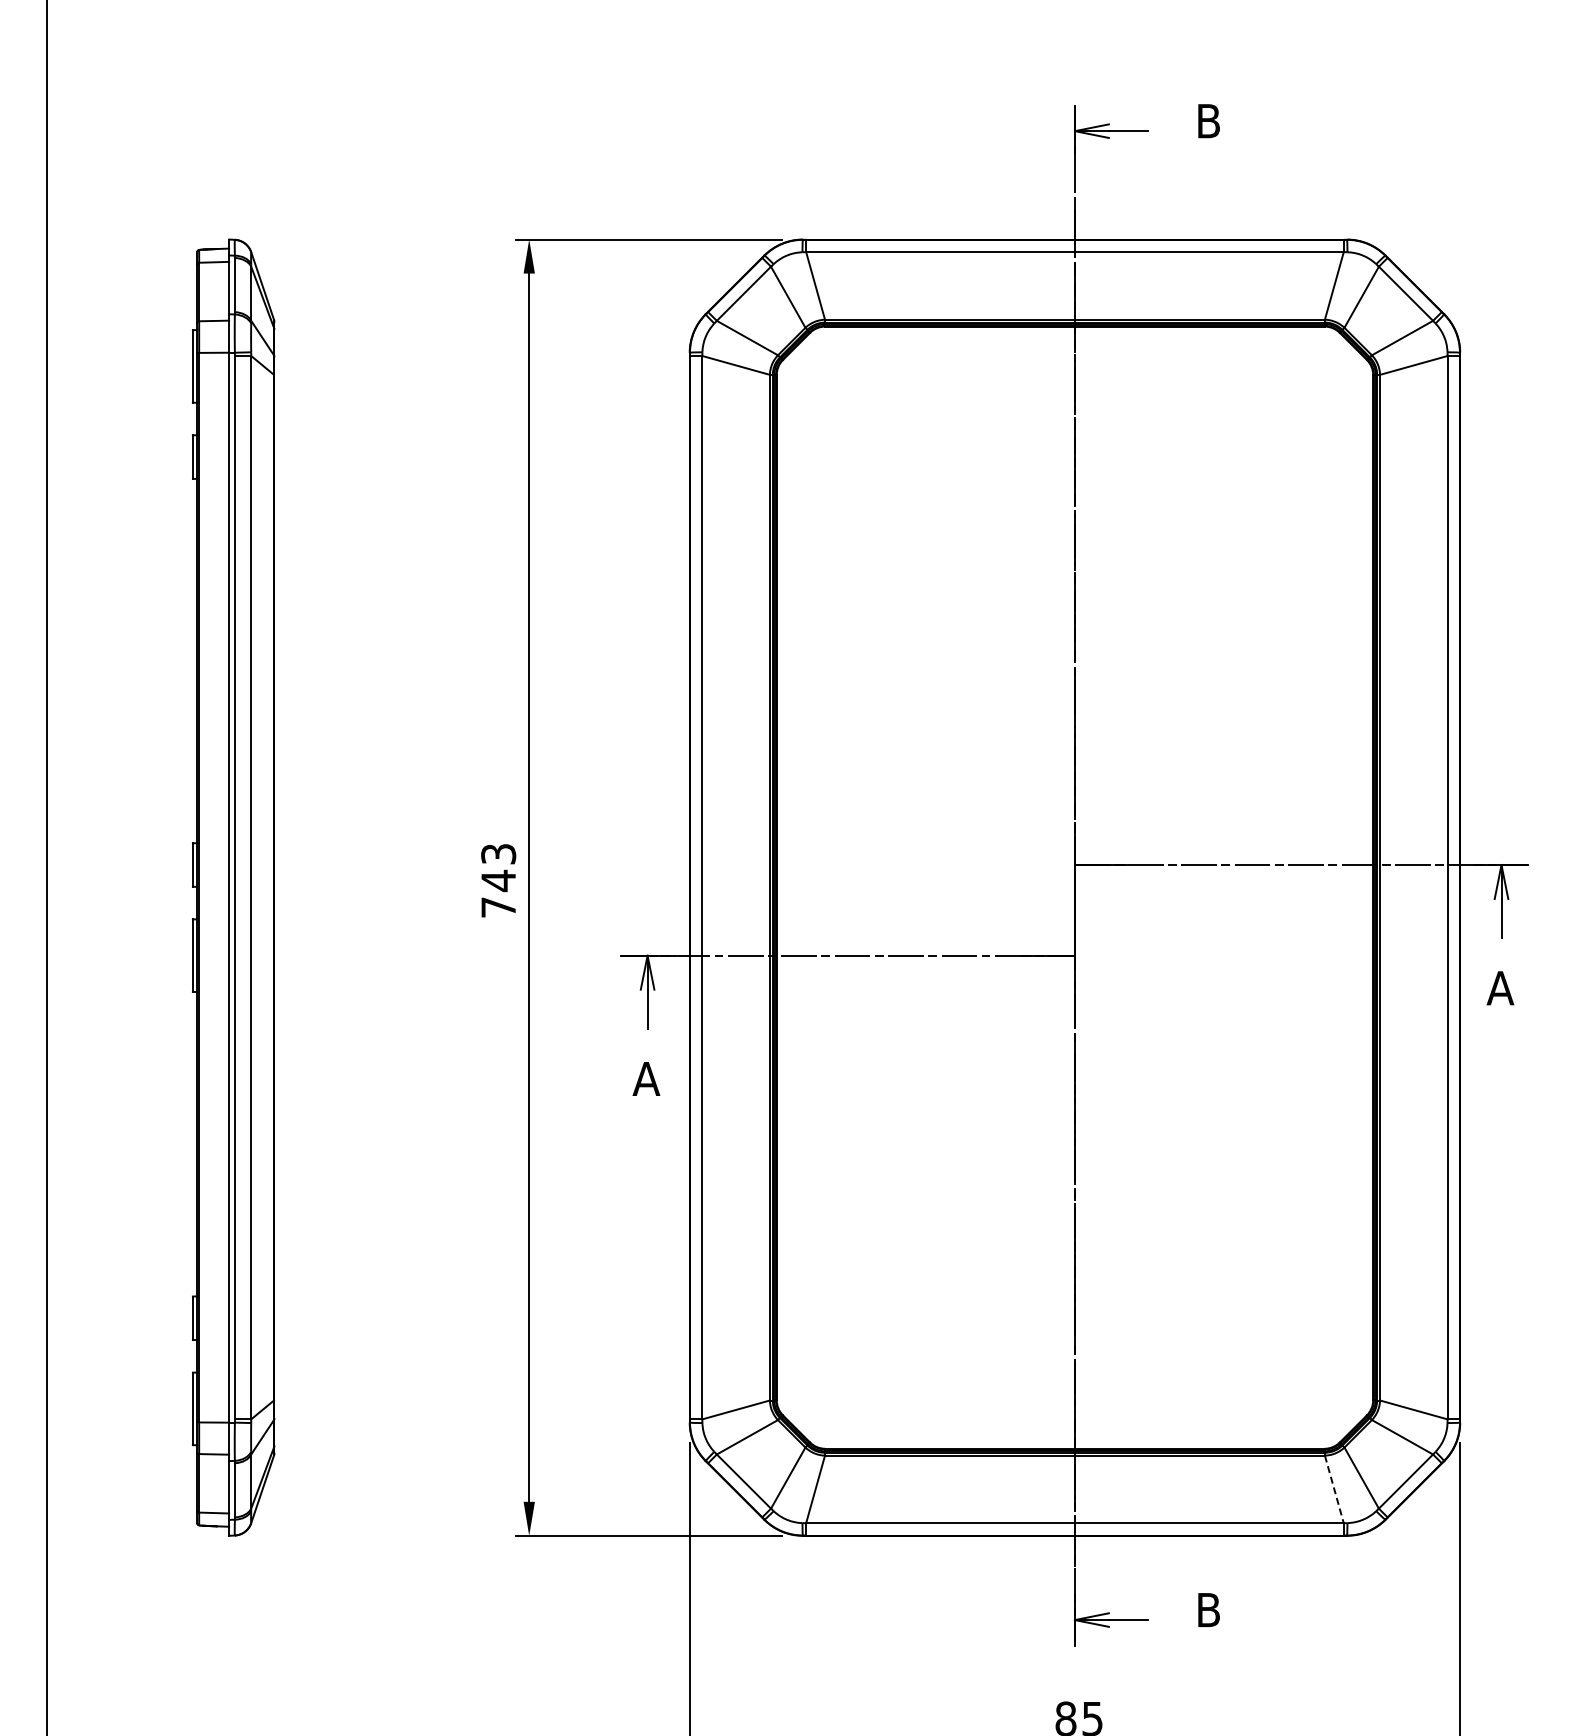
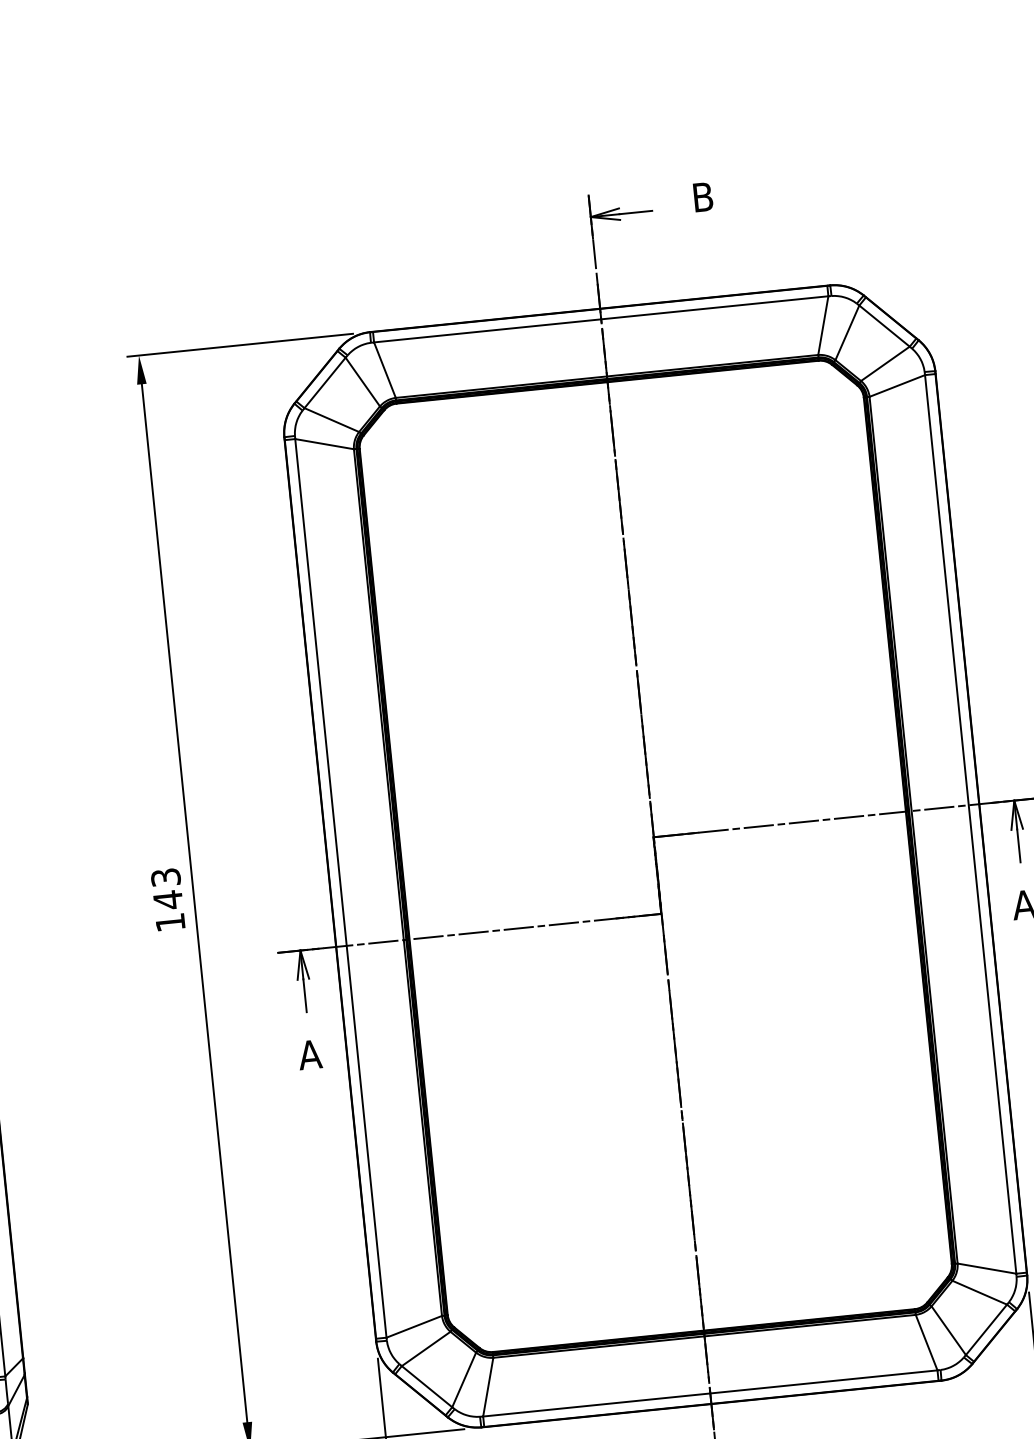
text: (498, 907) -> (170, 922), 743 -> 143
line: (1334, 1489) -> (926, 1342), dashed -> solid

